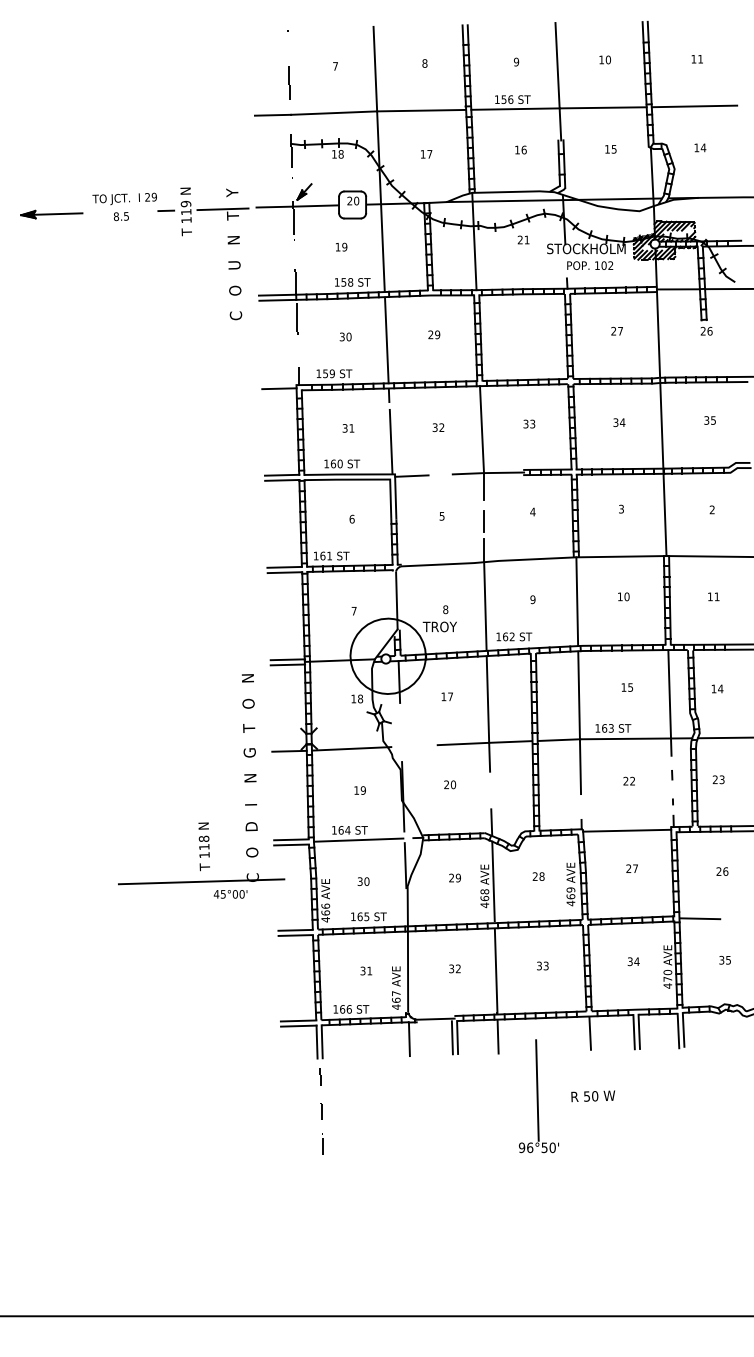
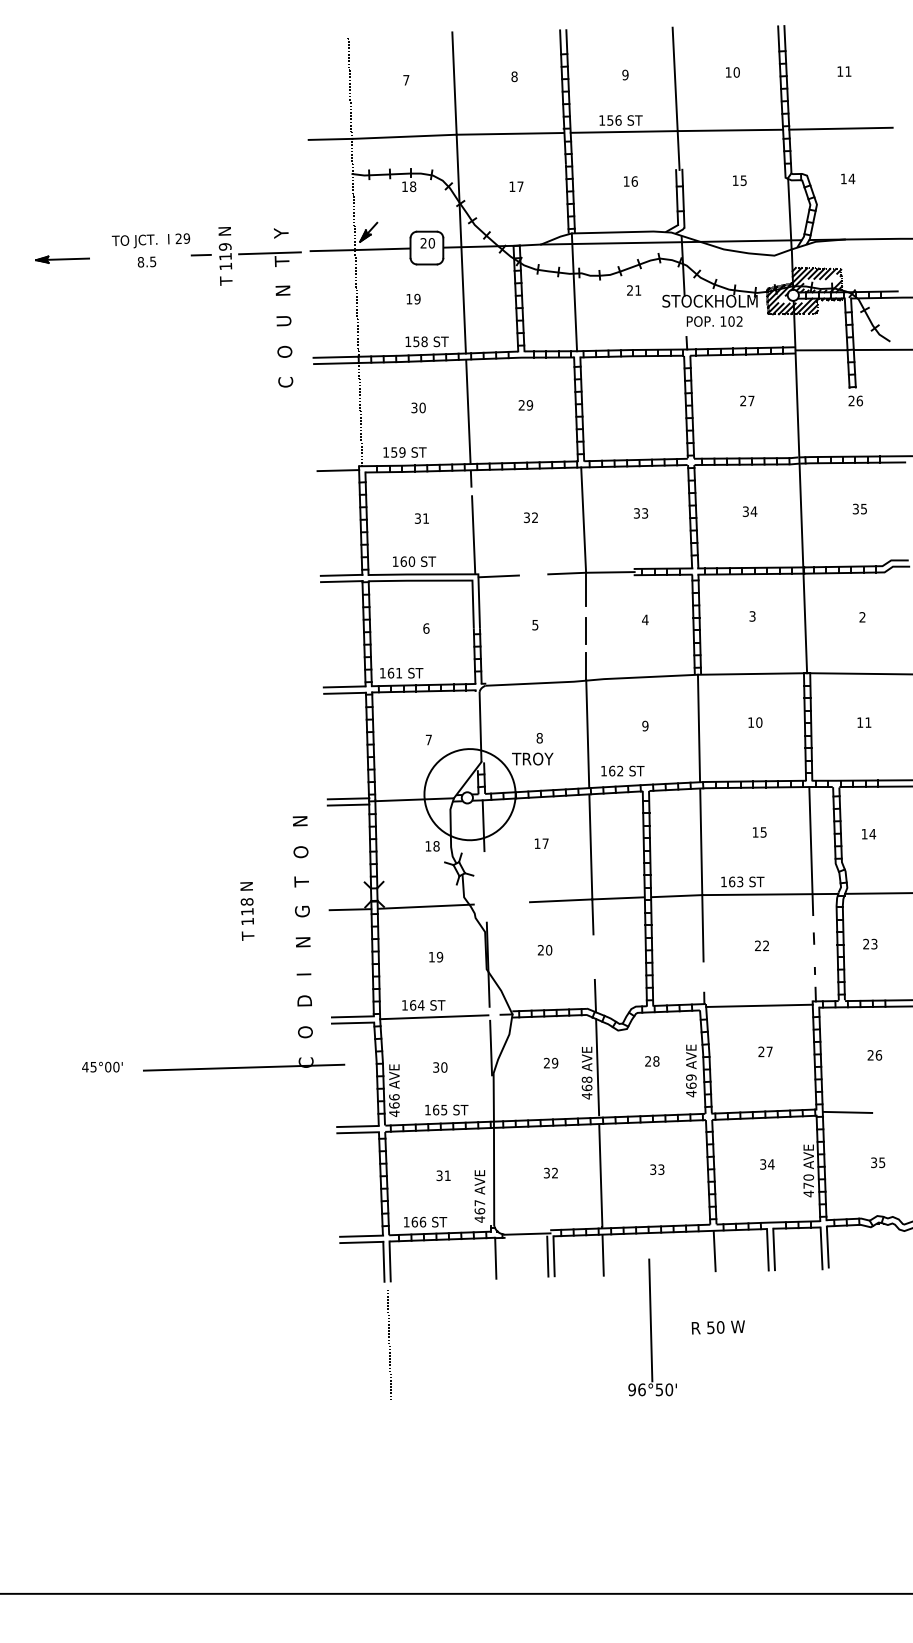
part: (51, 214) -> (62, 259), size x0.71
text: (203, 846) -> (246, 911), moved
text: (230, 894) -> (102, 1067), moved

